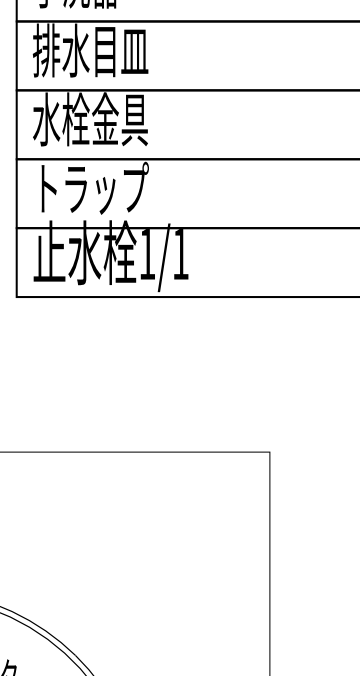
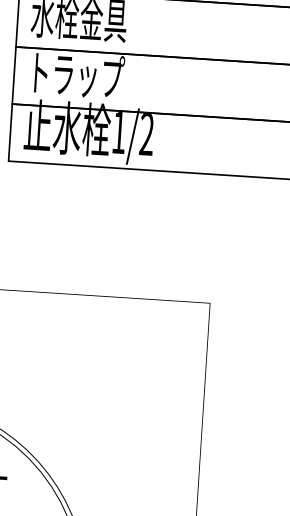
text: (180, 254) -> (146, 134), 1/1 -> 1/2

